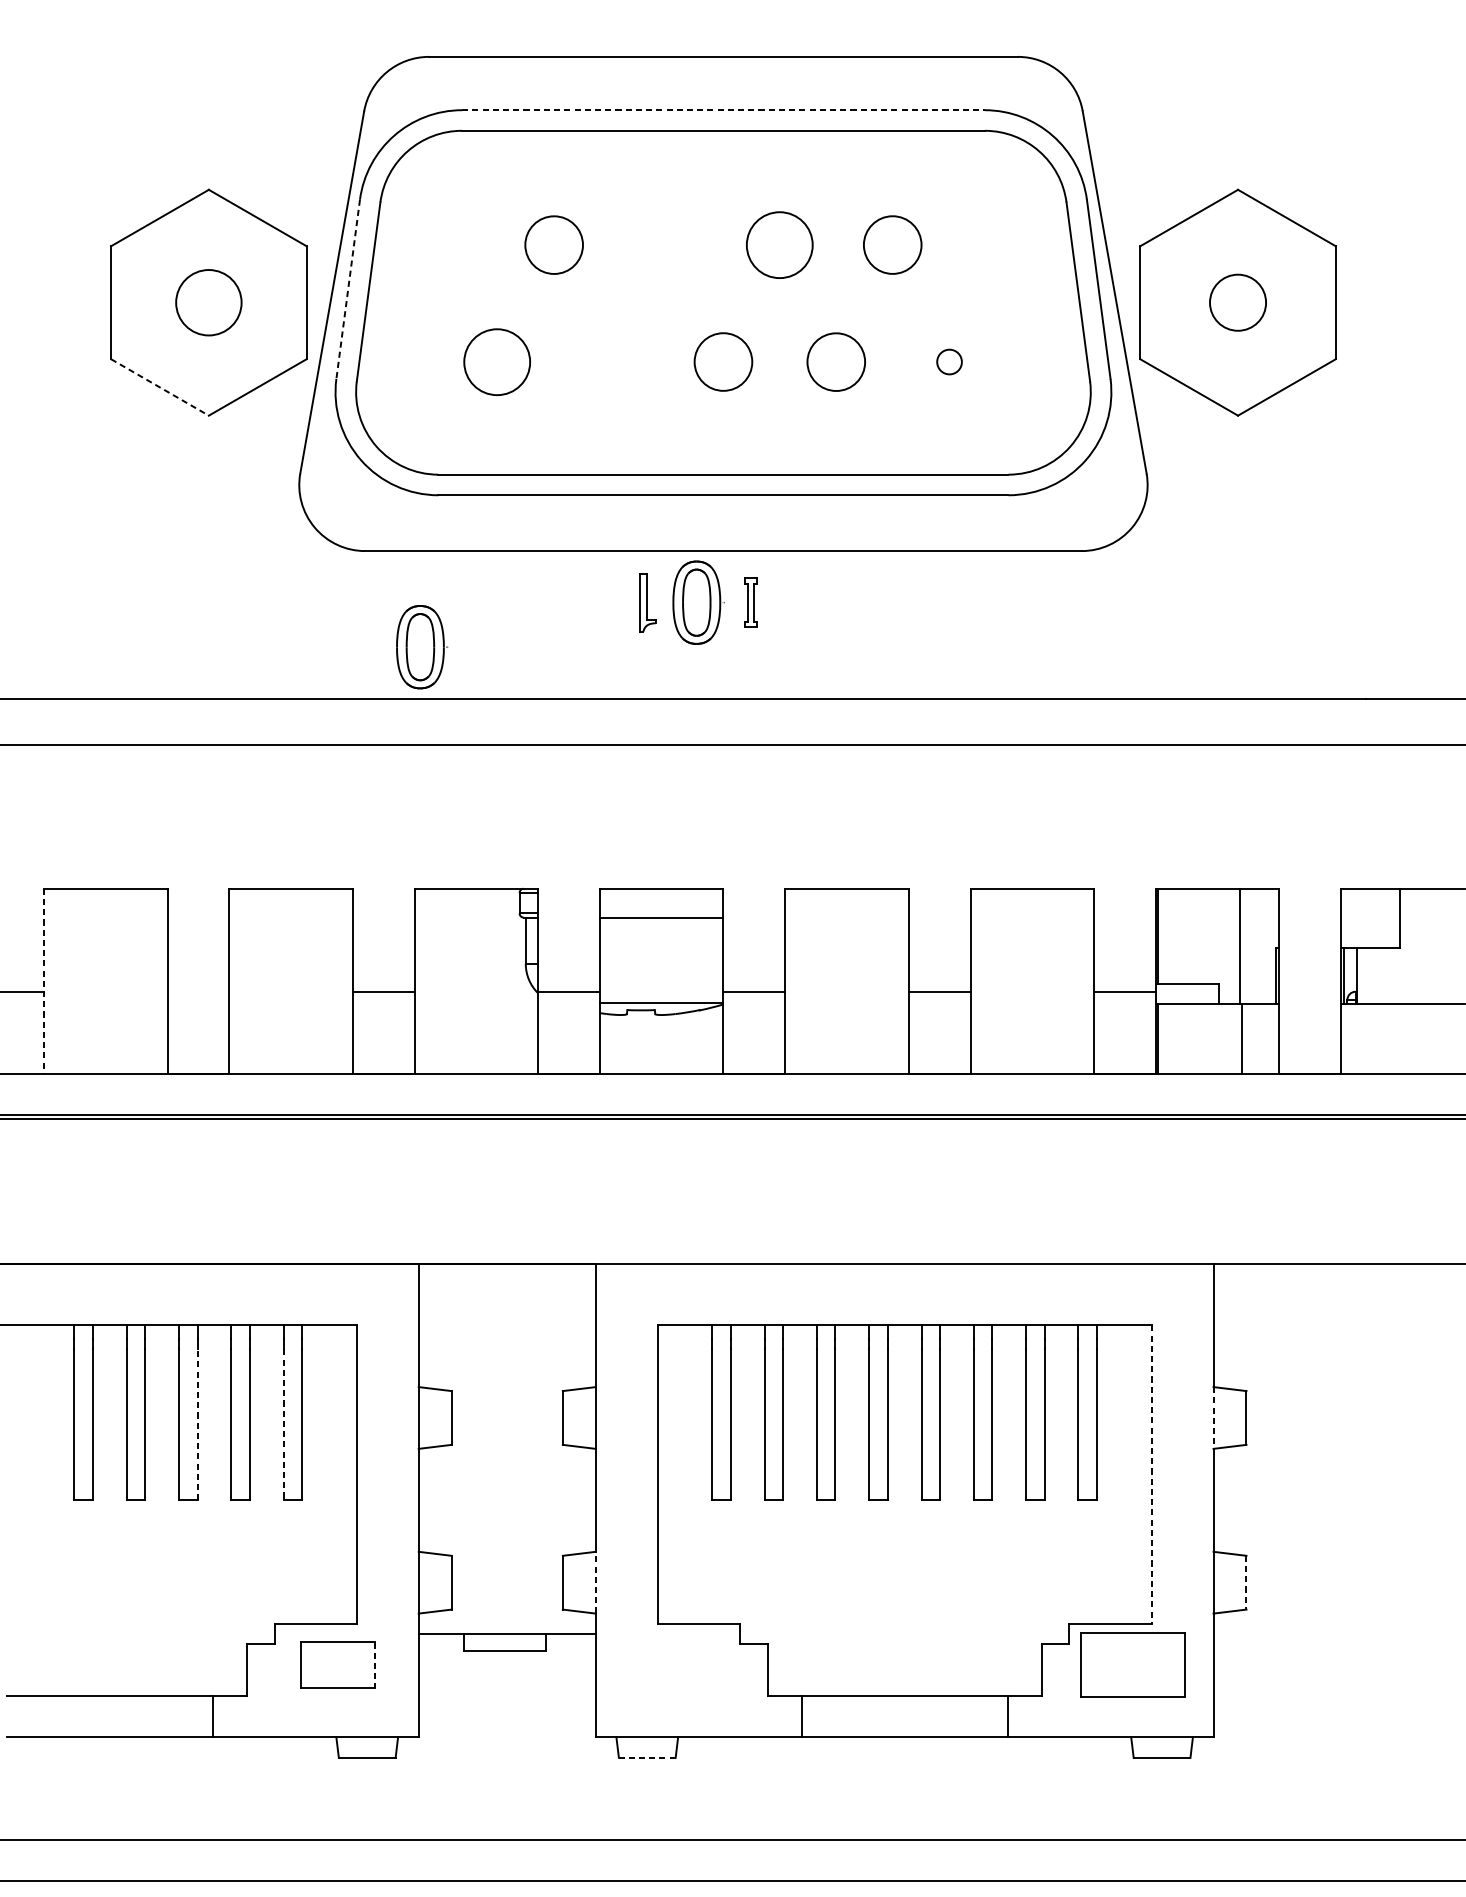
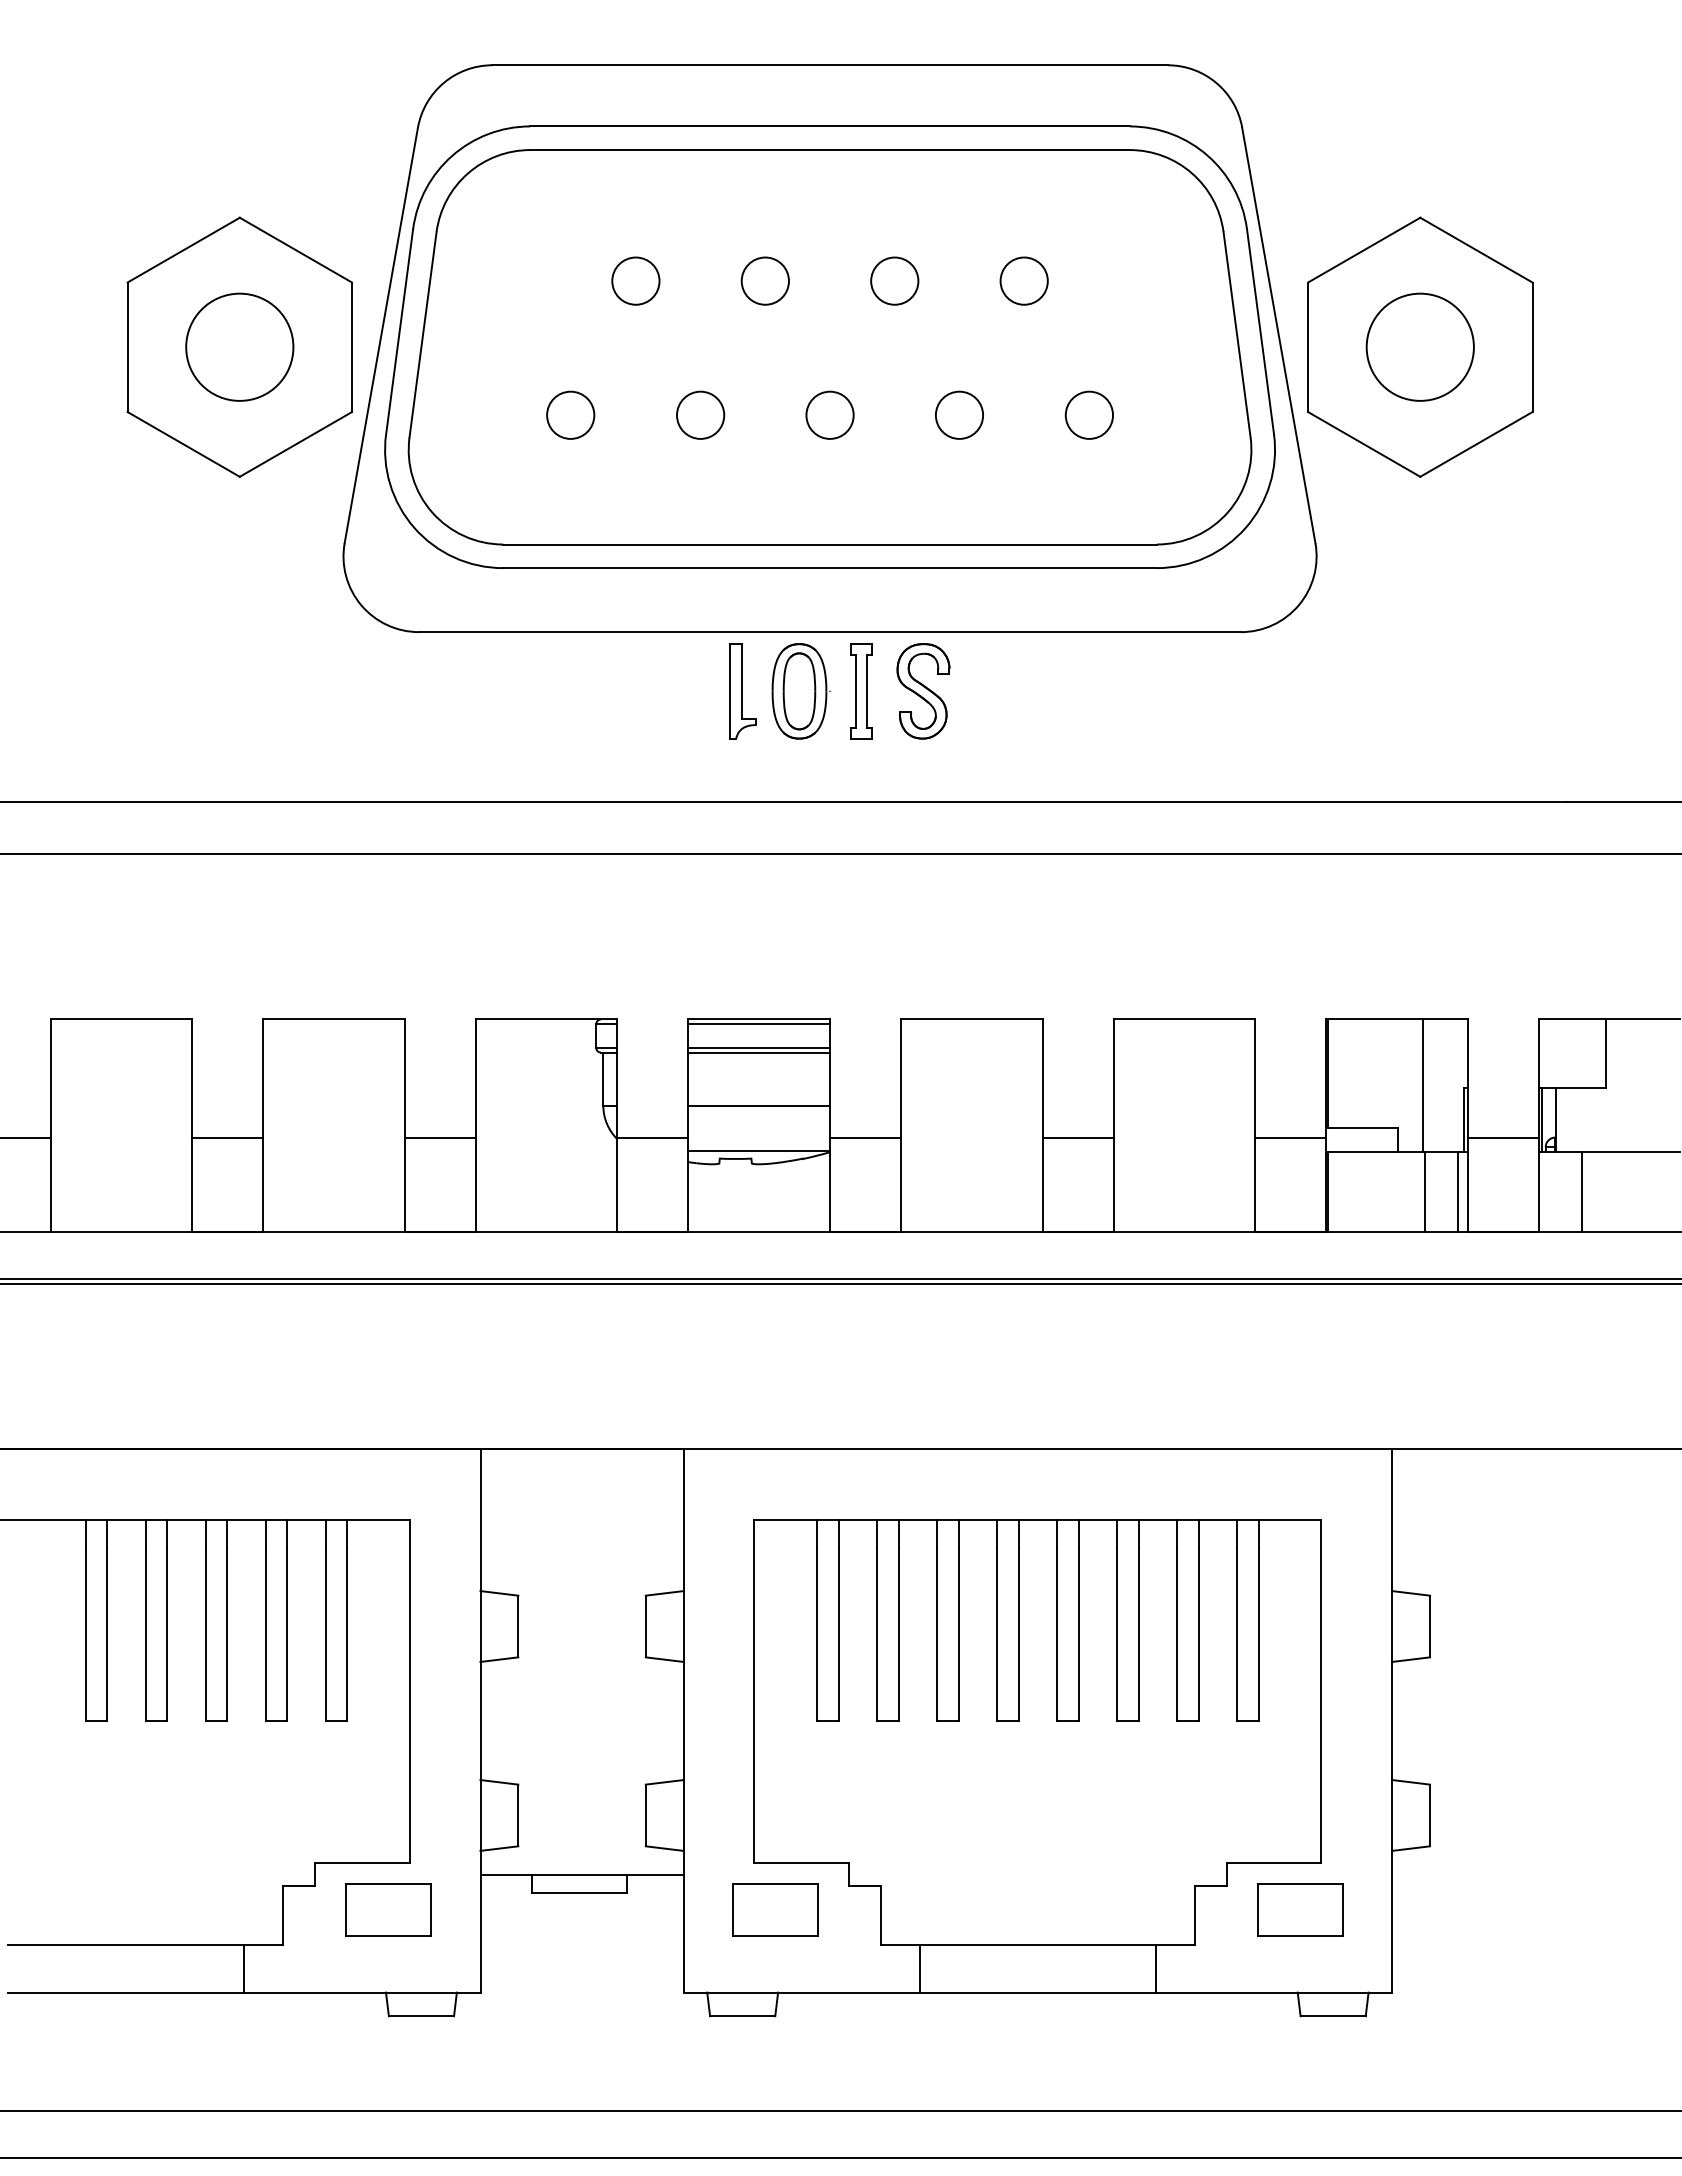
line: (723, 110) -> (830, 126), dashed -> solid
circle: (553, 244) -> (635, 280), size x0.71
circle: (666, 244) -> (764, 280), added
circle: (779, 244) -> (894, 280), size x0.62
circle: (892, 244) -> (1023, 280), size x0.71
line: (348, 288) -> (399, 331), dashed -> solid
circle: (208, 302) -> (239, 346), size x1.43
circle: (1237, 302) -> (1419, 346), size x1.67
circle: (497, 361) -> (570, 414), size x0.62
circle: (610, 361) -> (700, 414), added
circle: (722, 361) -> (829, 414), size x0.71
circle: (836, 361) -> (959, 414), size x0.71
circle: (949, 361) -> (1089, 414), size x1.67
line: (159, 387) -> (183, 444), dashed -> solid
part: (647, 602) -> (742, 691), size x1.43
part: (750, 602) -> (861, 691), size x1.67
part: (804, 602) -> (923, 691), added
part: (422, 647) -> (484, 742), removed
line: (661, 893) -> (759, 1024), added
line: (661, 913) -> (759, 1047), added
line: (661, 963) -> (759, 1105), added
line: (43, 982) -> (50, 1126), dashed -> solid
line: (198, 991) -> (227, 1137), added
line: (1309, 991) -> (1502, 1137), added
line: (1271, 1038) -> (1458, 1191), added
line: (1379, 1038) -> (1582, 1191), added
line: (1213, 1418) -> (1392, 1627), dashed -> solid
line: (197, 1424) -> (226, 1634), dashed -> solid
line: (283, 1424) -> (325, 1634), dashed -> solid
line: (1151, 1474) -> (1321, 1691), dashed -> solid
line: (595, 1581) -> (683, 1814), dashed -> solid
line: (1246, 1582) -> (1430, 1815), dashed -> solid
line: (375, 1664) -> (430, 1909), dashed -> solid
part: (675, 1664) -> (775, 1909), added
part: (1133, 1664) -> (1300, 1909), size x0.71
line: (647, 1757) -> (742, 2016), dashed -> solid

